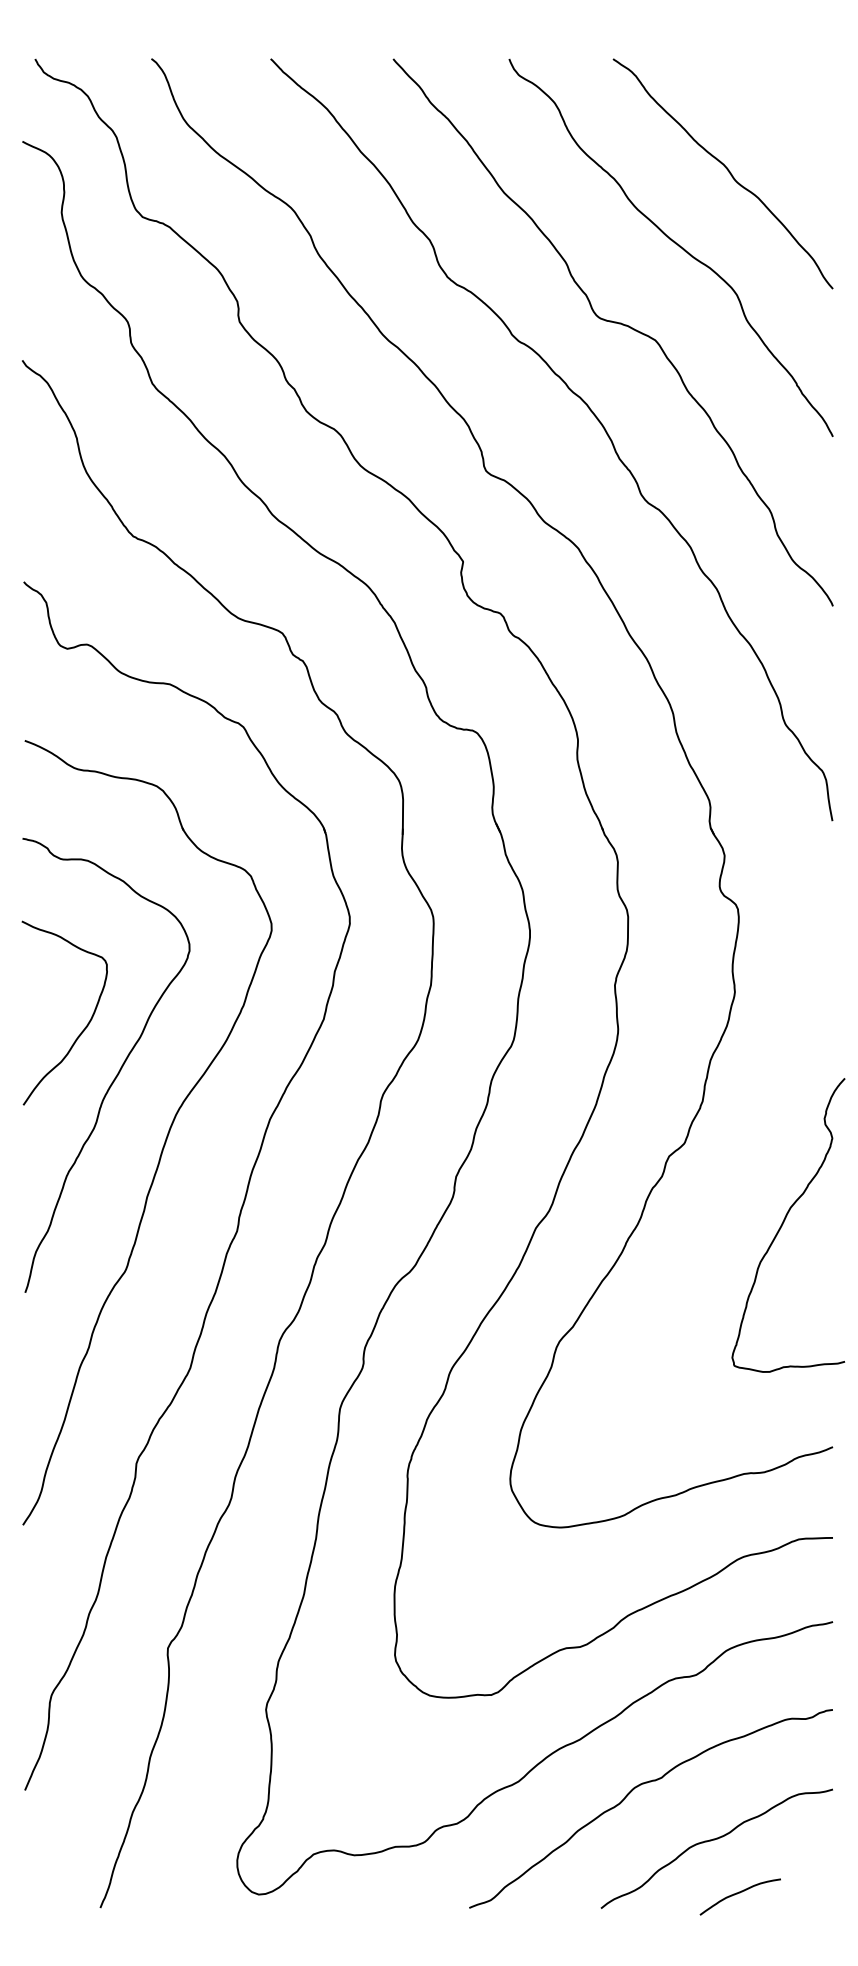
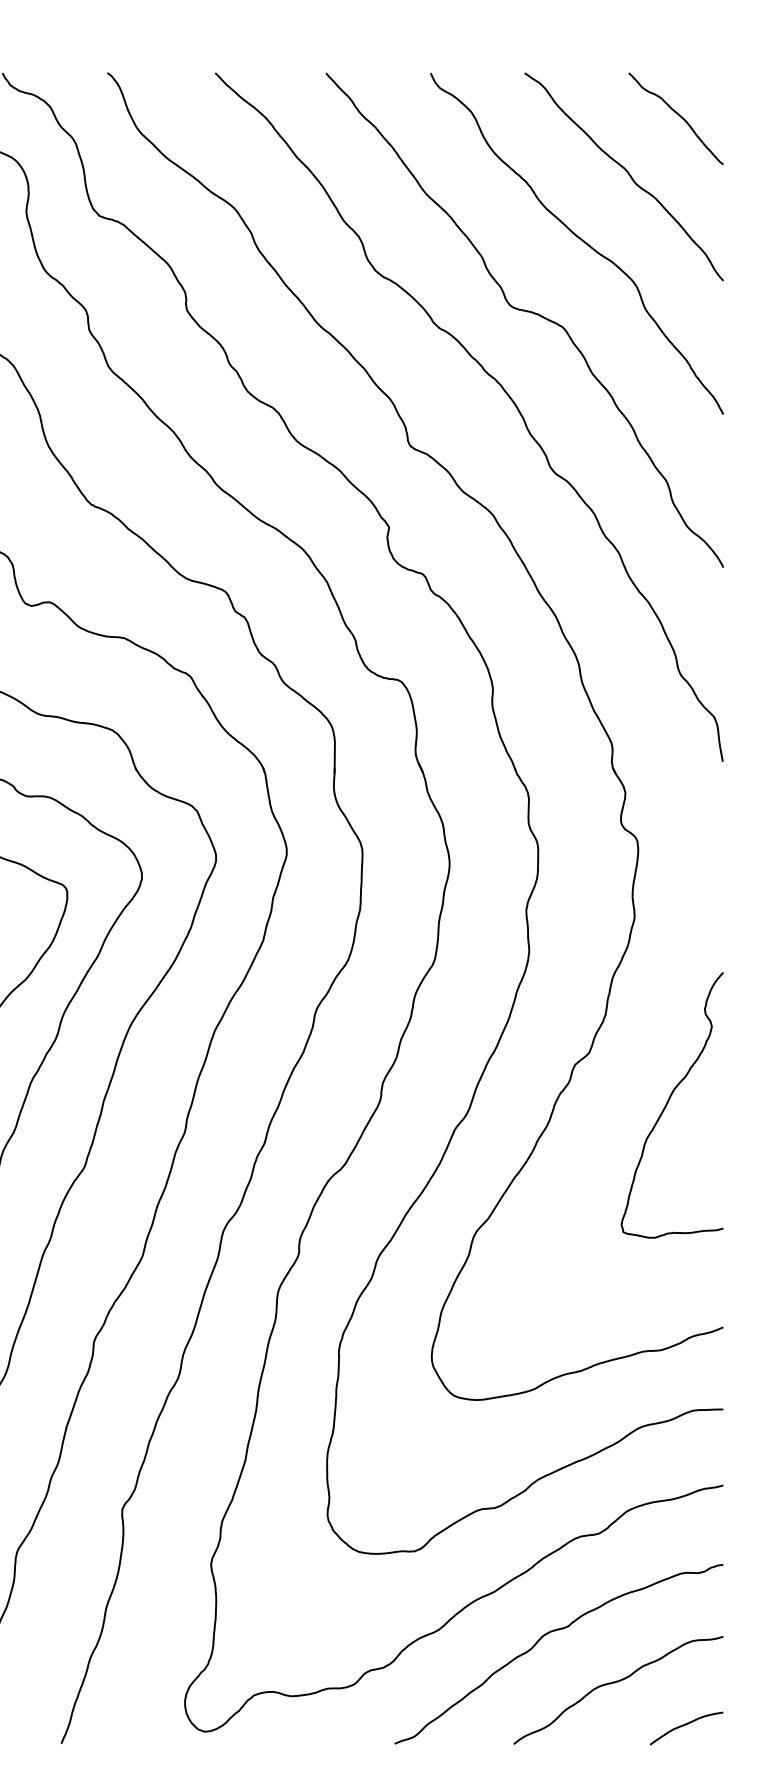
curve: (783, 106) -> (678, 116), added
curve: (784, 1222) -> (668, 1102), moved
curve: (737, 1894) -> (684, 1726), moved

